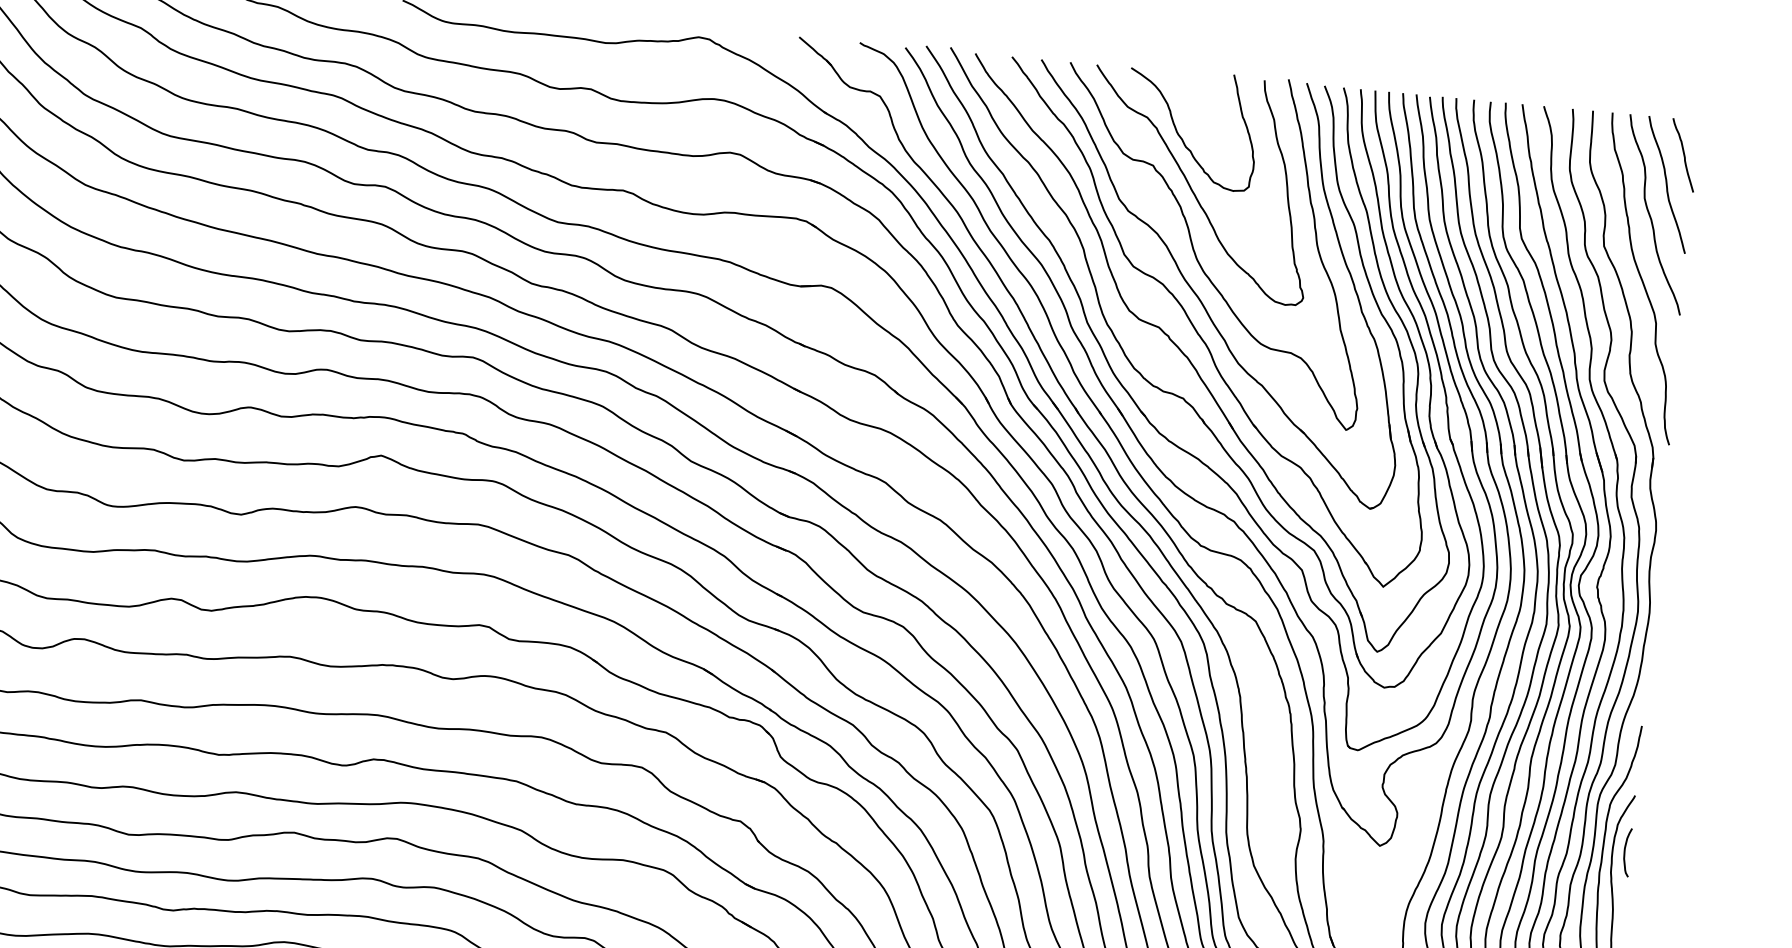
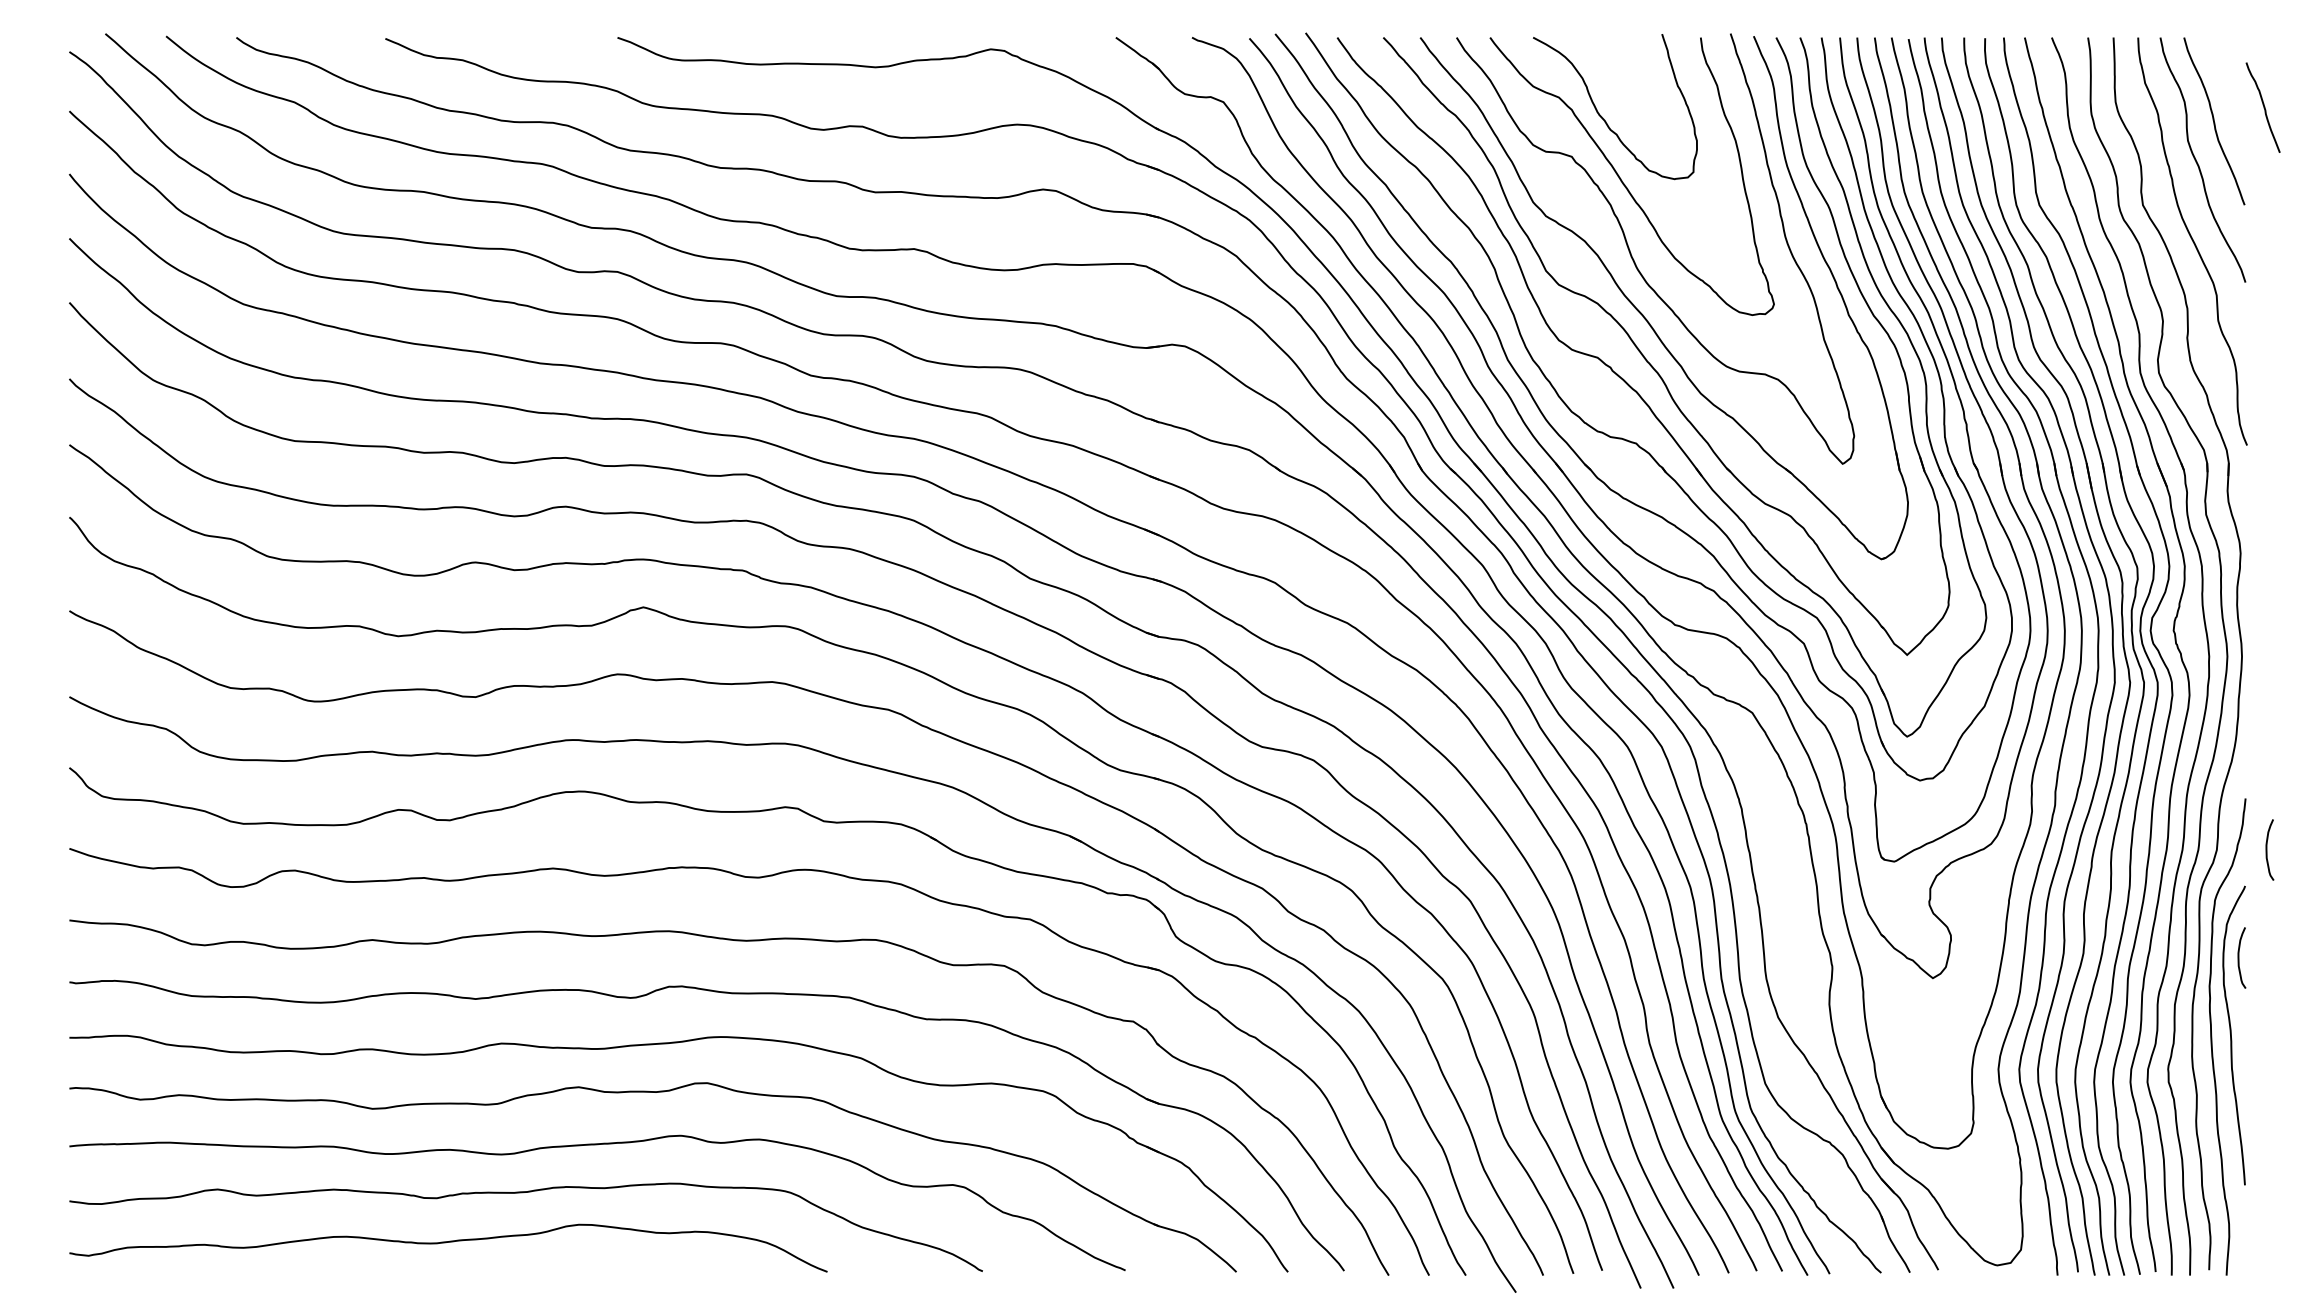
curve: (1683, 155) -> (2263, 107), moved
curve: (1655, 768) -> (2267, 849), added

